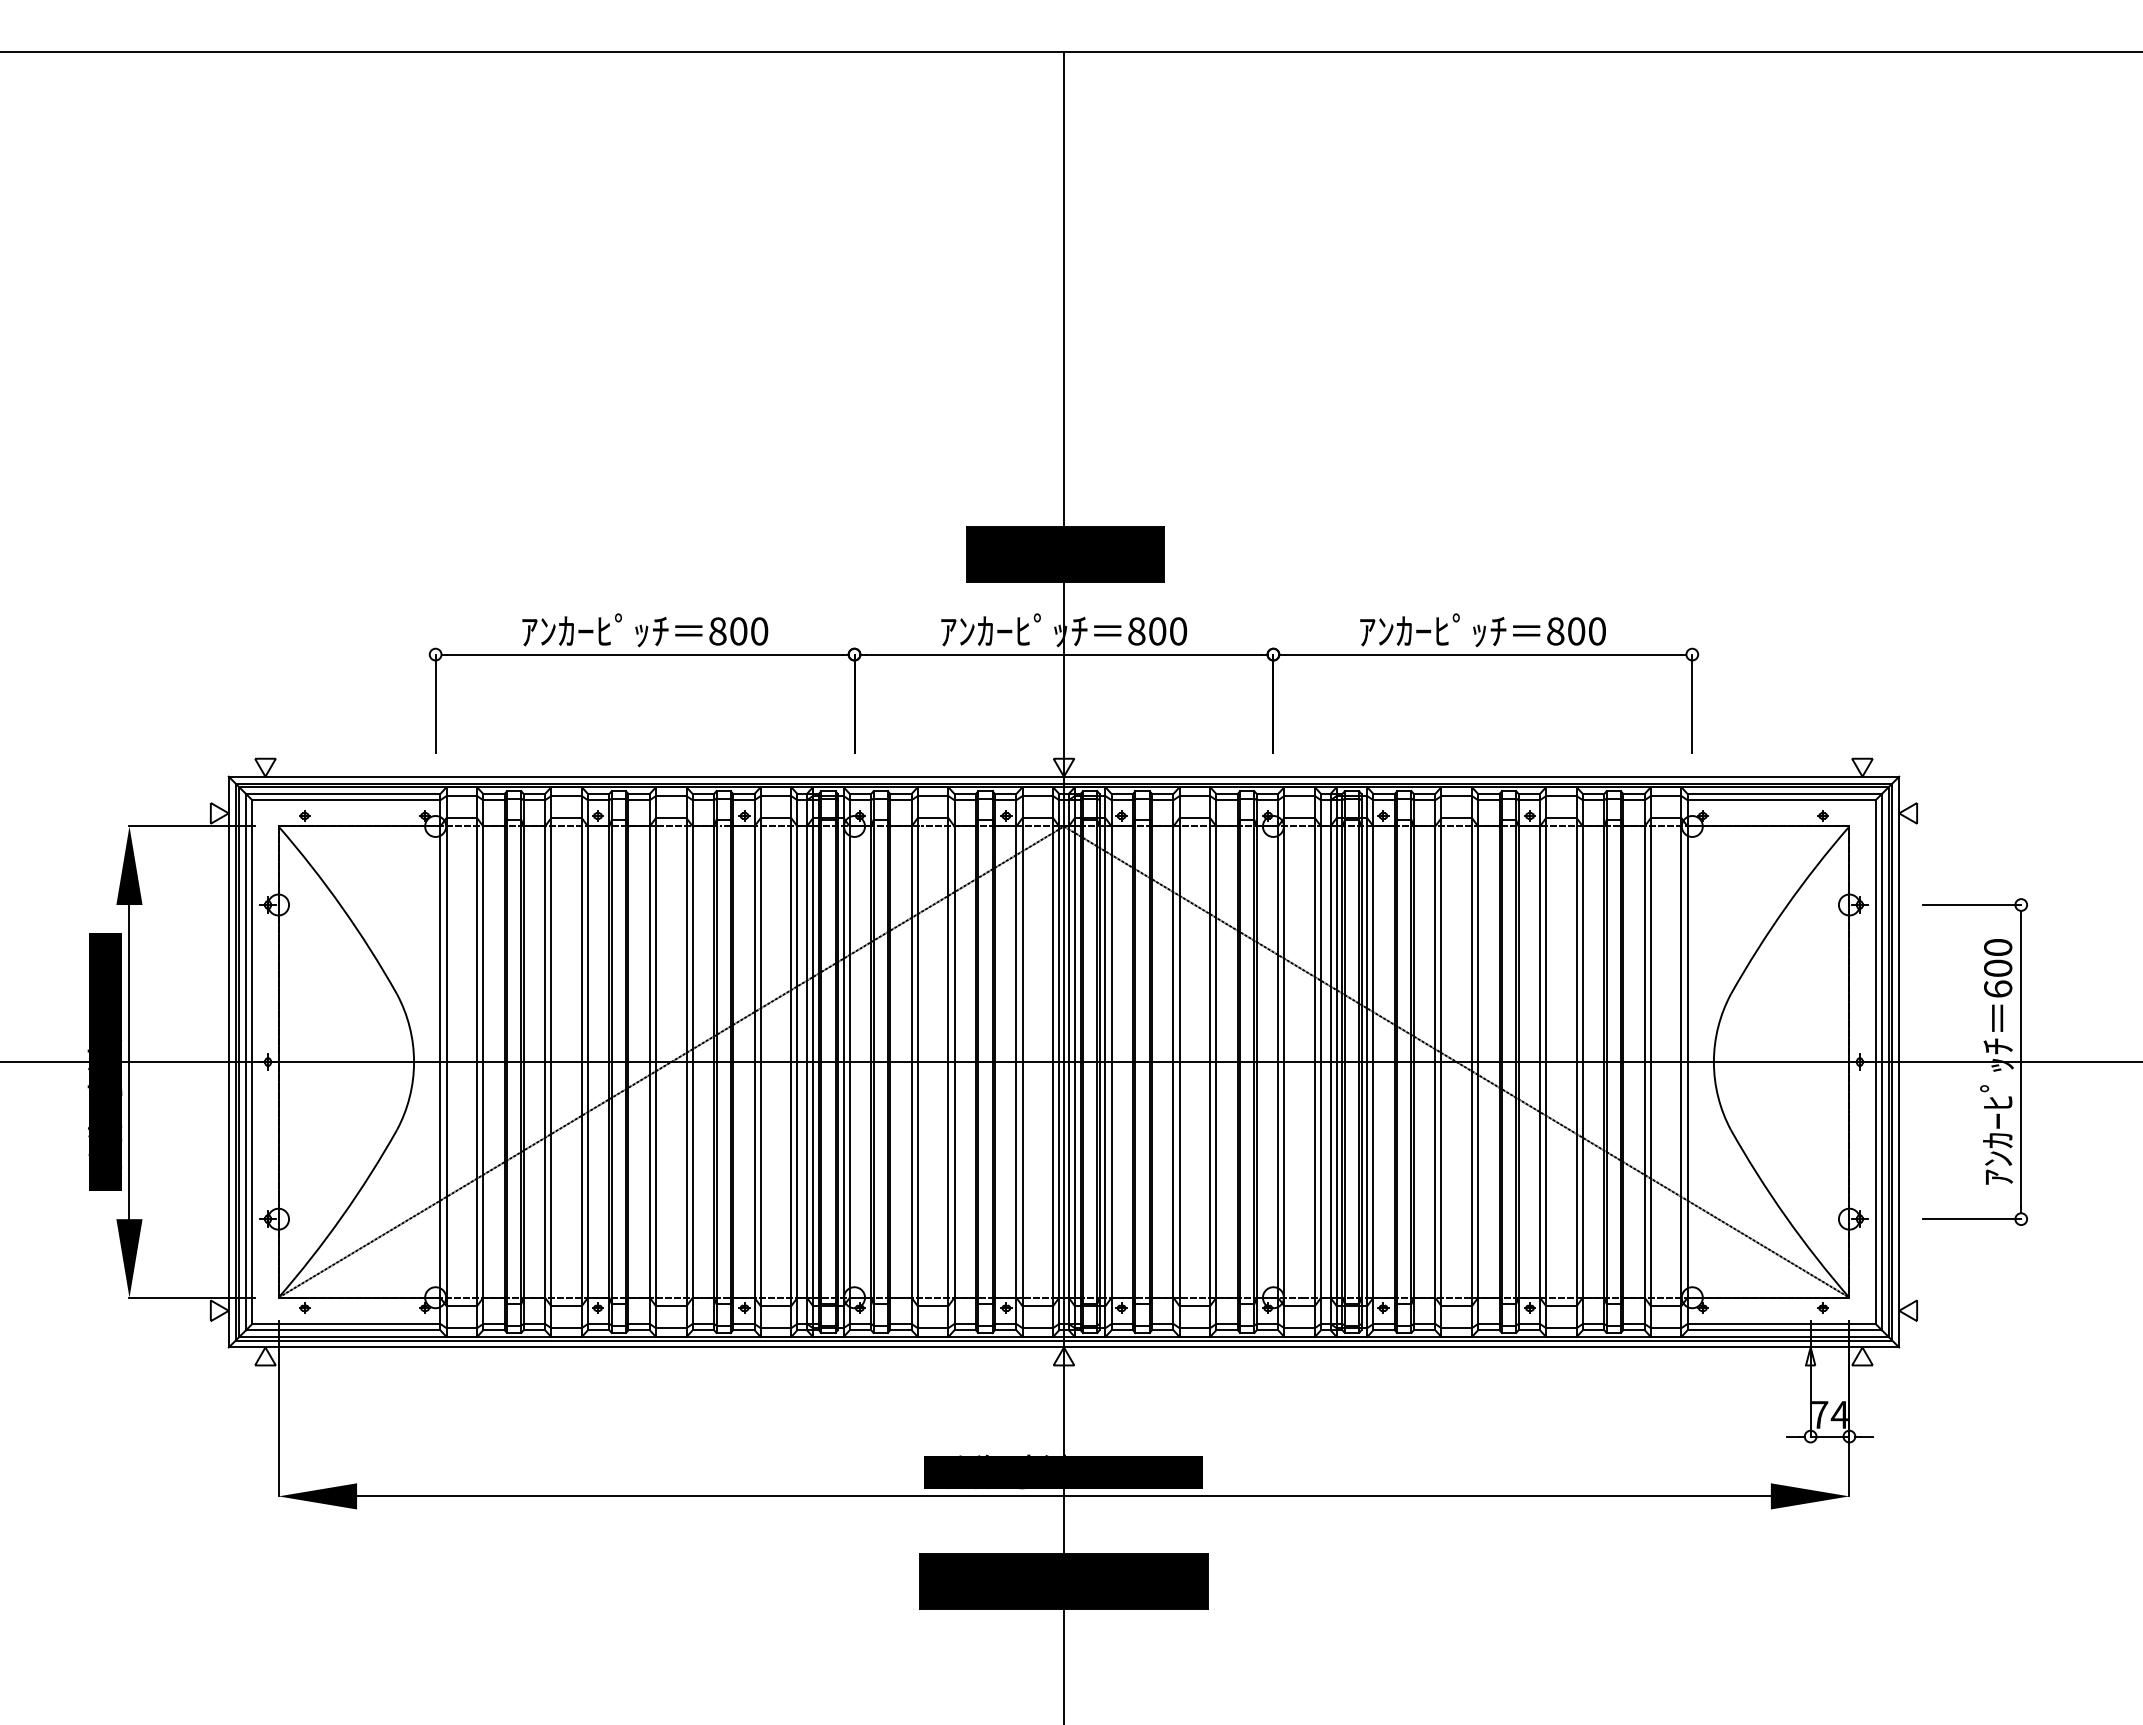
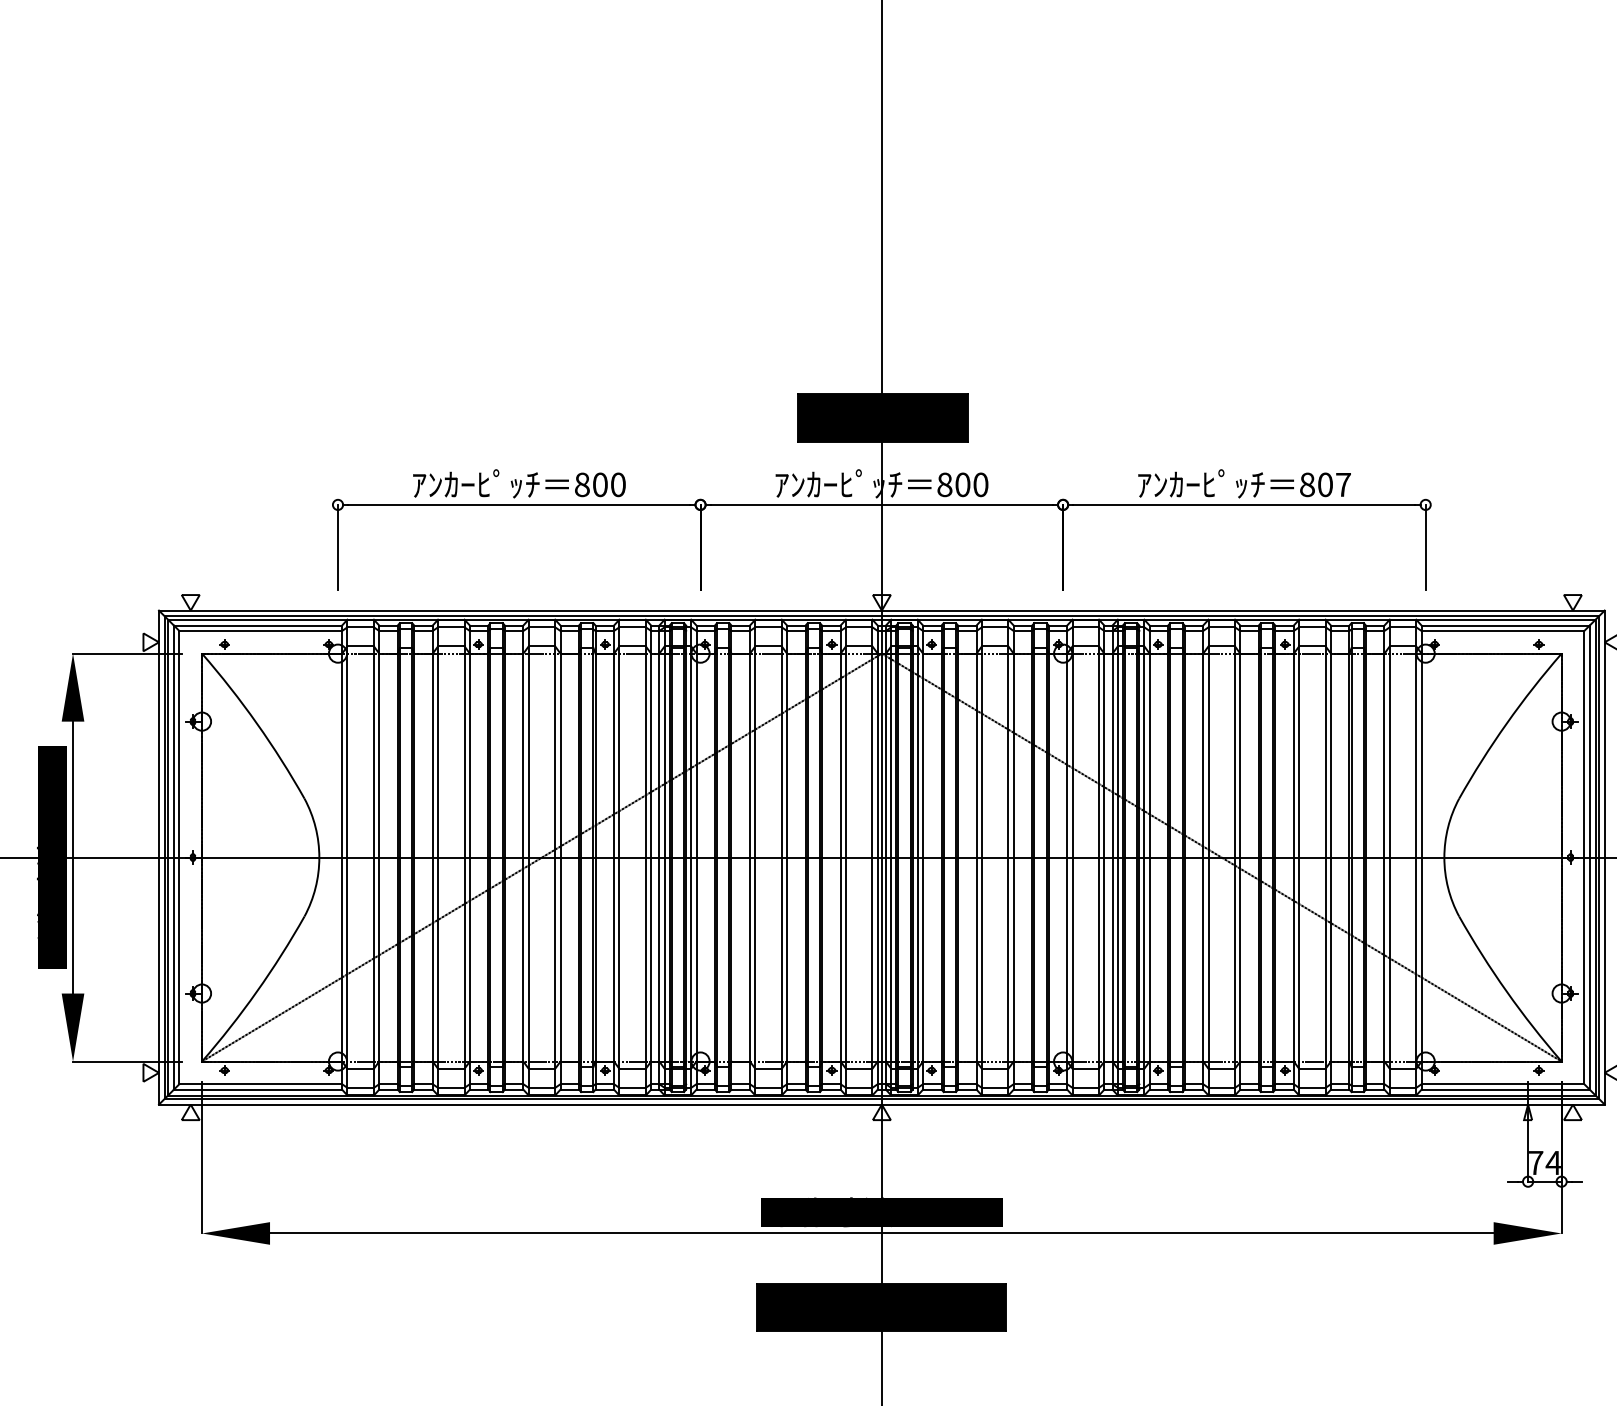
text: (1597, 631) -> (1343, 484), 800 -> 807

